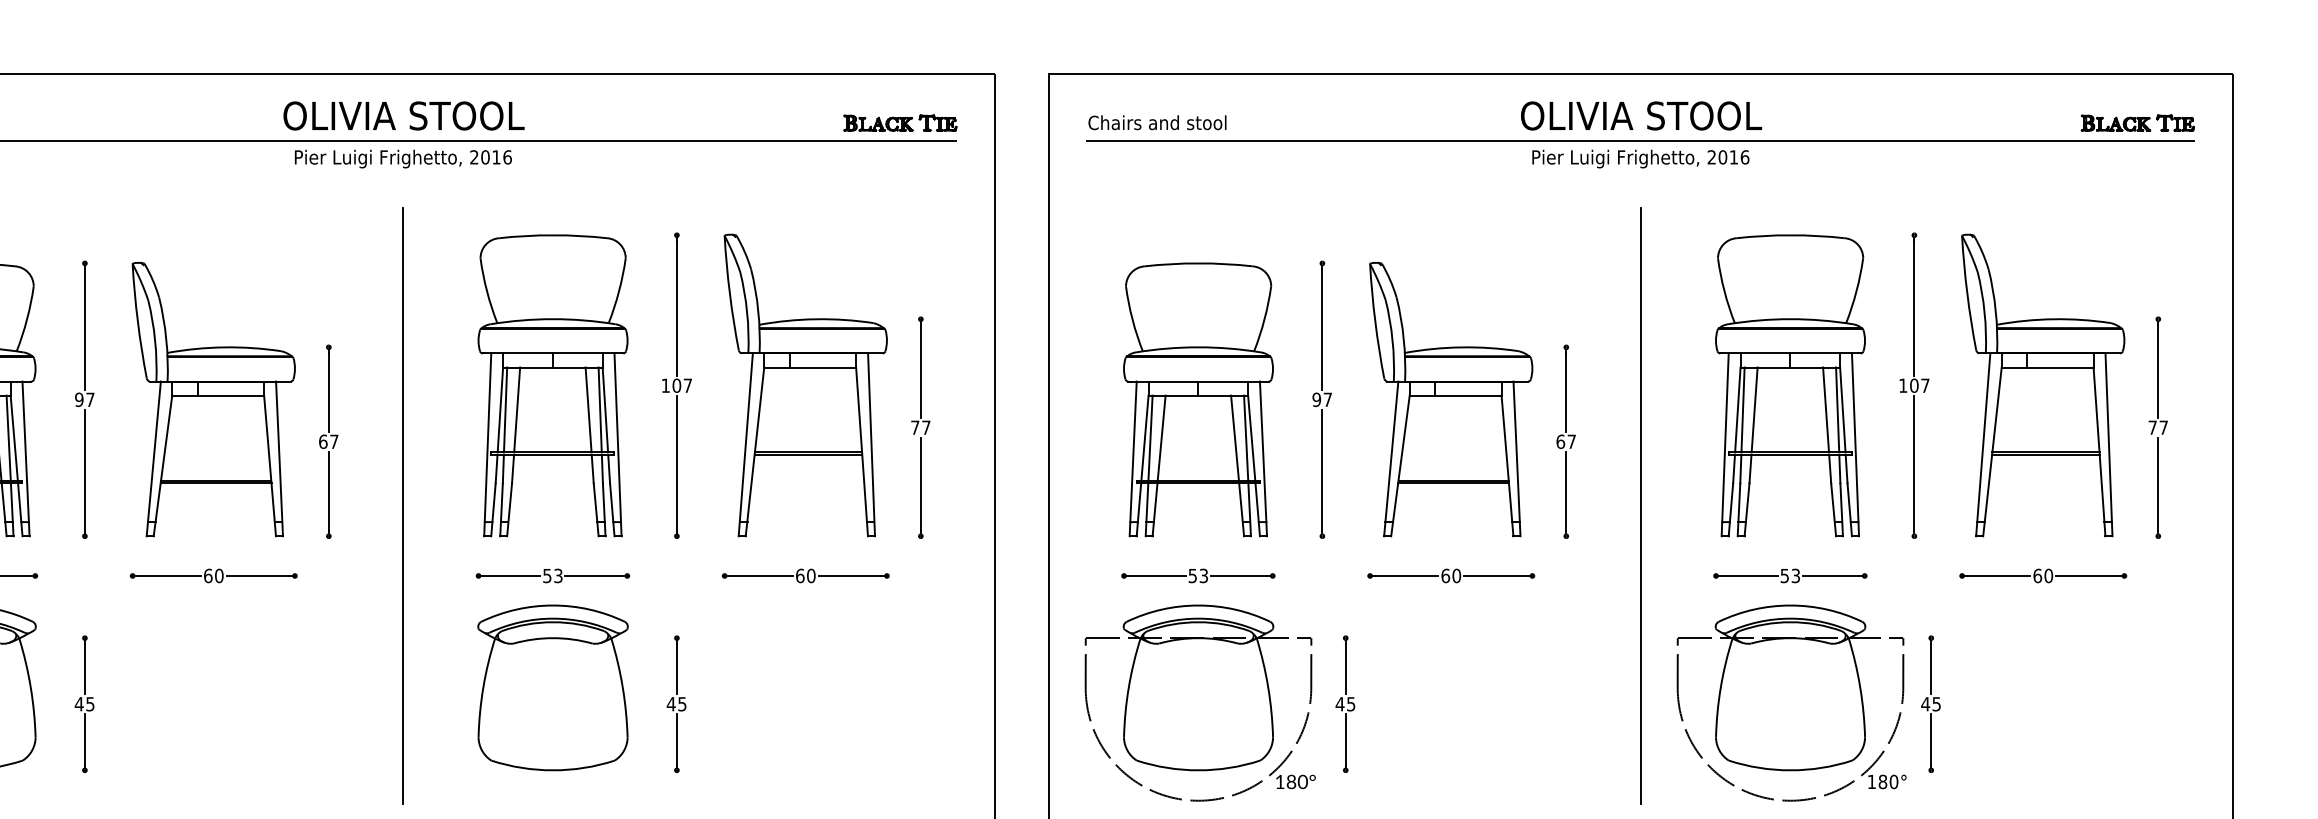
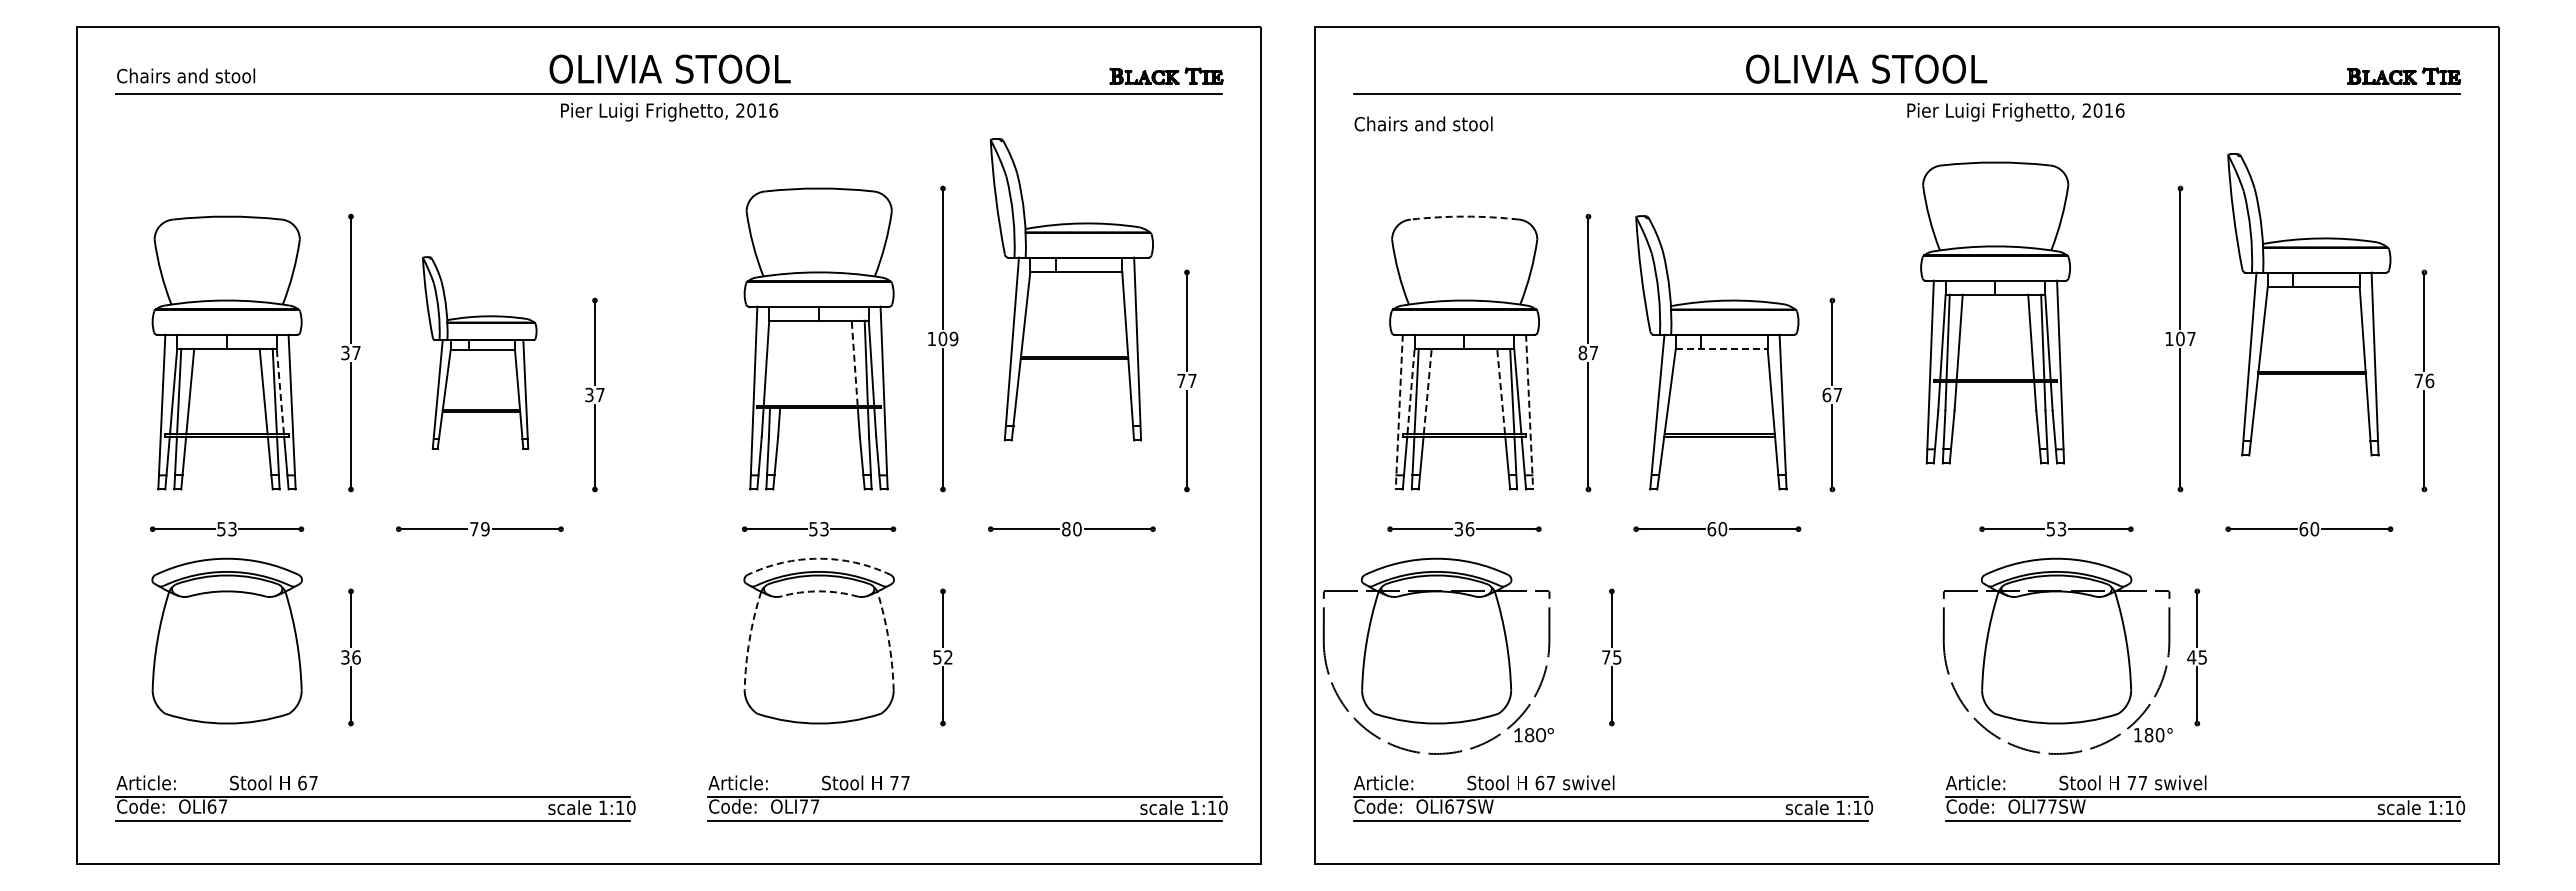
text: (1641, 115) -> (1866, 68), moved
text: (1157, 122) -> (1423, 123), moved
text: (1640, 159) -> (2015, 112), moved
arc: (1198, 263) -> (1464, 216), solid -> dashed
text: (687, 385) -> (953, 338), 107 -> 109
part: (805, 385) -> (1071, 289), moved
part: (1790, 385) -> (1995, 312), moved
part: (2043, 385) -> (2309, 304), moved
line: (1455, 395) -> (1721, 348), solid -> dashed
text: (79, 399) -> (345, 352), 97 -> 37
part: (213, 399) -> (479, 352), size x0.7
text: (1316, 400) -> (1582, 353), 97 -> 87
line: (505, 409) -> (771, 362), removed
line: (517, 409) -> (783, 362), removed
line: (588, 410) -> (854, 363), solid -> dashed
text: (2163, 427) -> (2429, 380), 77 -> 76
line: (14, 438) -> (280, 391), solid -> dashed
line: (1145, 438) -> (1411, 391), solid -> dashed
line: (1161, 438) -> (1427, 391), solid -> dashed
line: (1235, 438) -> (1501, 391), solid -> dashed
text: (323, 441) -> (589, 394), 67 -> 37
line: (1133, 459) -> (1399, 412), solid -> dashed
line: (1263, 459) -> (1529, 412), solid -> dashed
line: (403, 506) -> (669, 459), removed
line: (1640, 506) -> (1906, 459), removed
text: (213, 576) -> (479, 529), 60 -> 79
text: (800, 576) -> (1066, 529), 60 -> 80
text: (1198, 576) -> (1464, 529), 53 -> 36
arc: (553, 605) -> (819, 558), solid -> dashed
arc: (553, 638) -> (819, 591), solid -> dashed
arc: (483, 687) -> (749, 640), solid -> dashed
arc: (622, 687) -> (888, 640), solid -> dashed
part: (1199, 702) -> (1437, 655), moved
text: (84, 704) -> (350, 657), 45 -> 36
text: (676, 704) -> (942, 657), 45 -> 52
text: (1339, 704) -> (1605, 657), 45 -> 75

